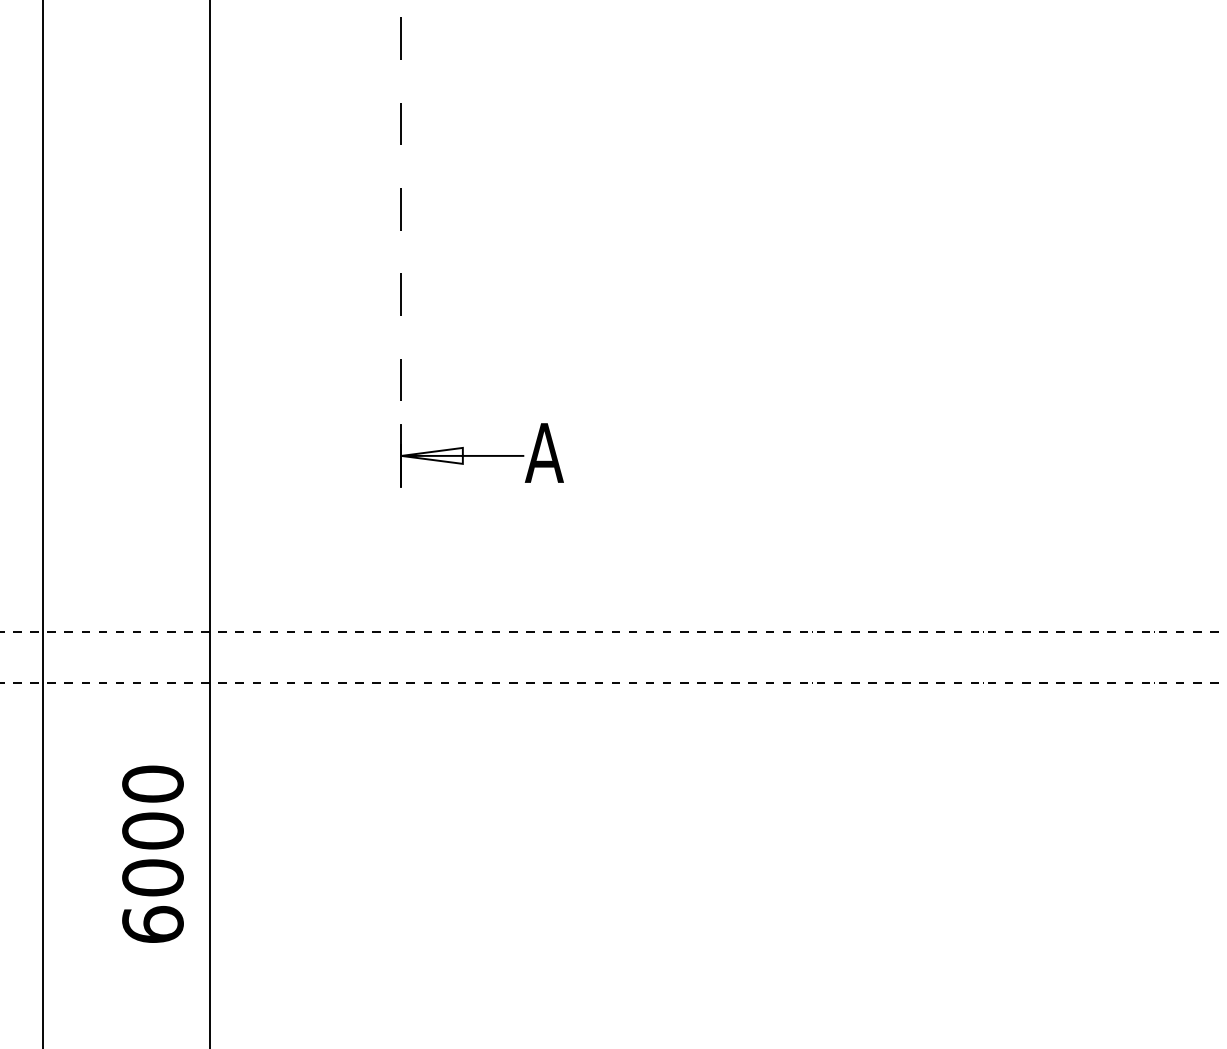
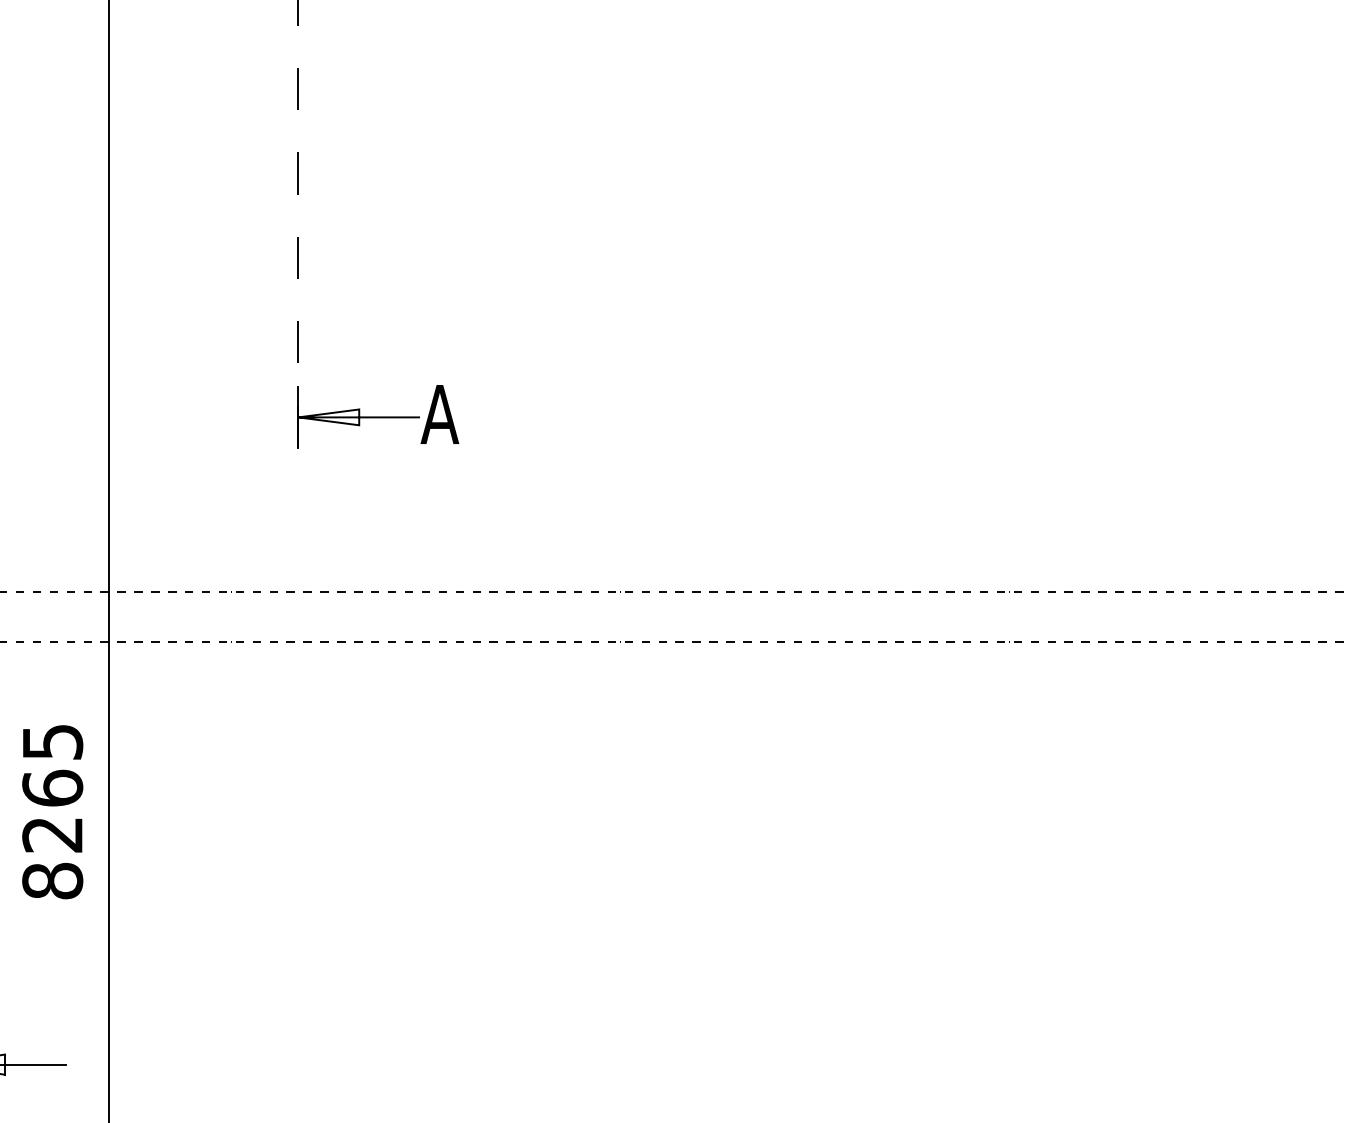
text: (152, 854) -> (52, 811), 6000 -> 8265

